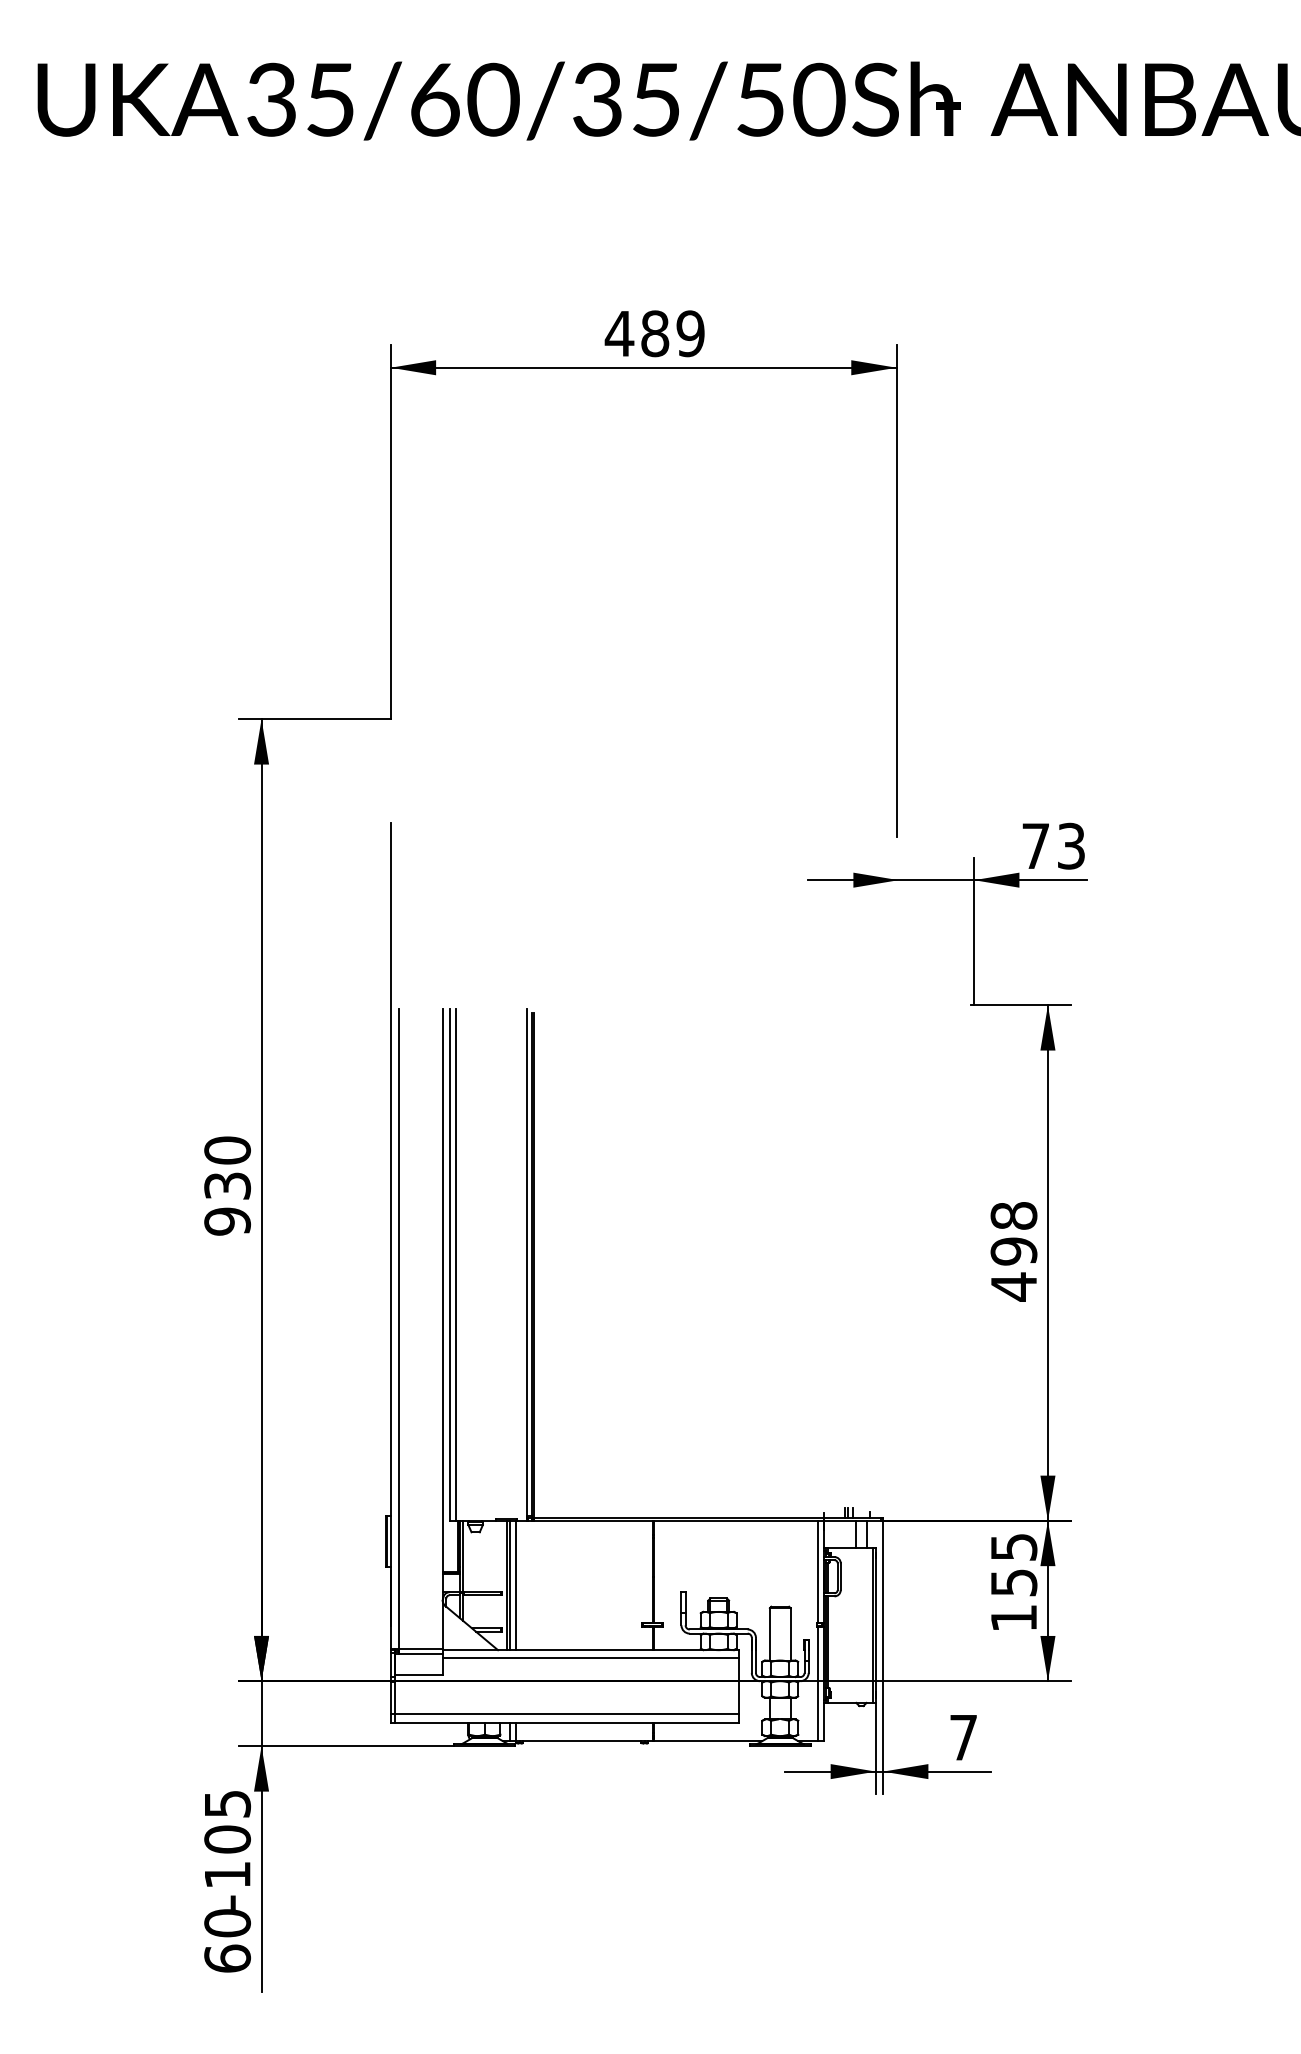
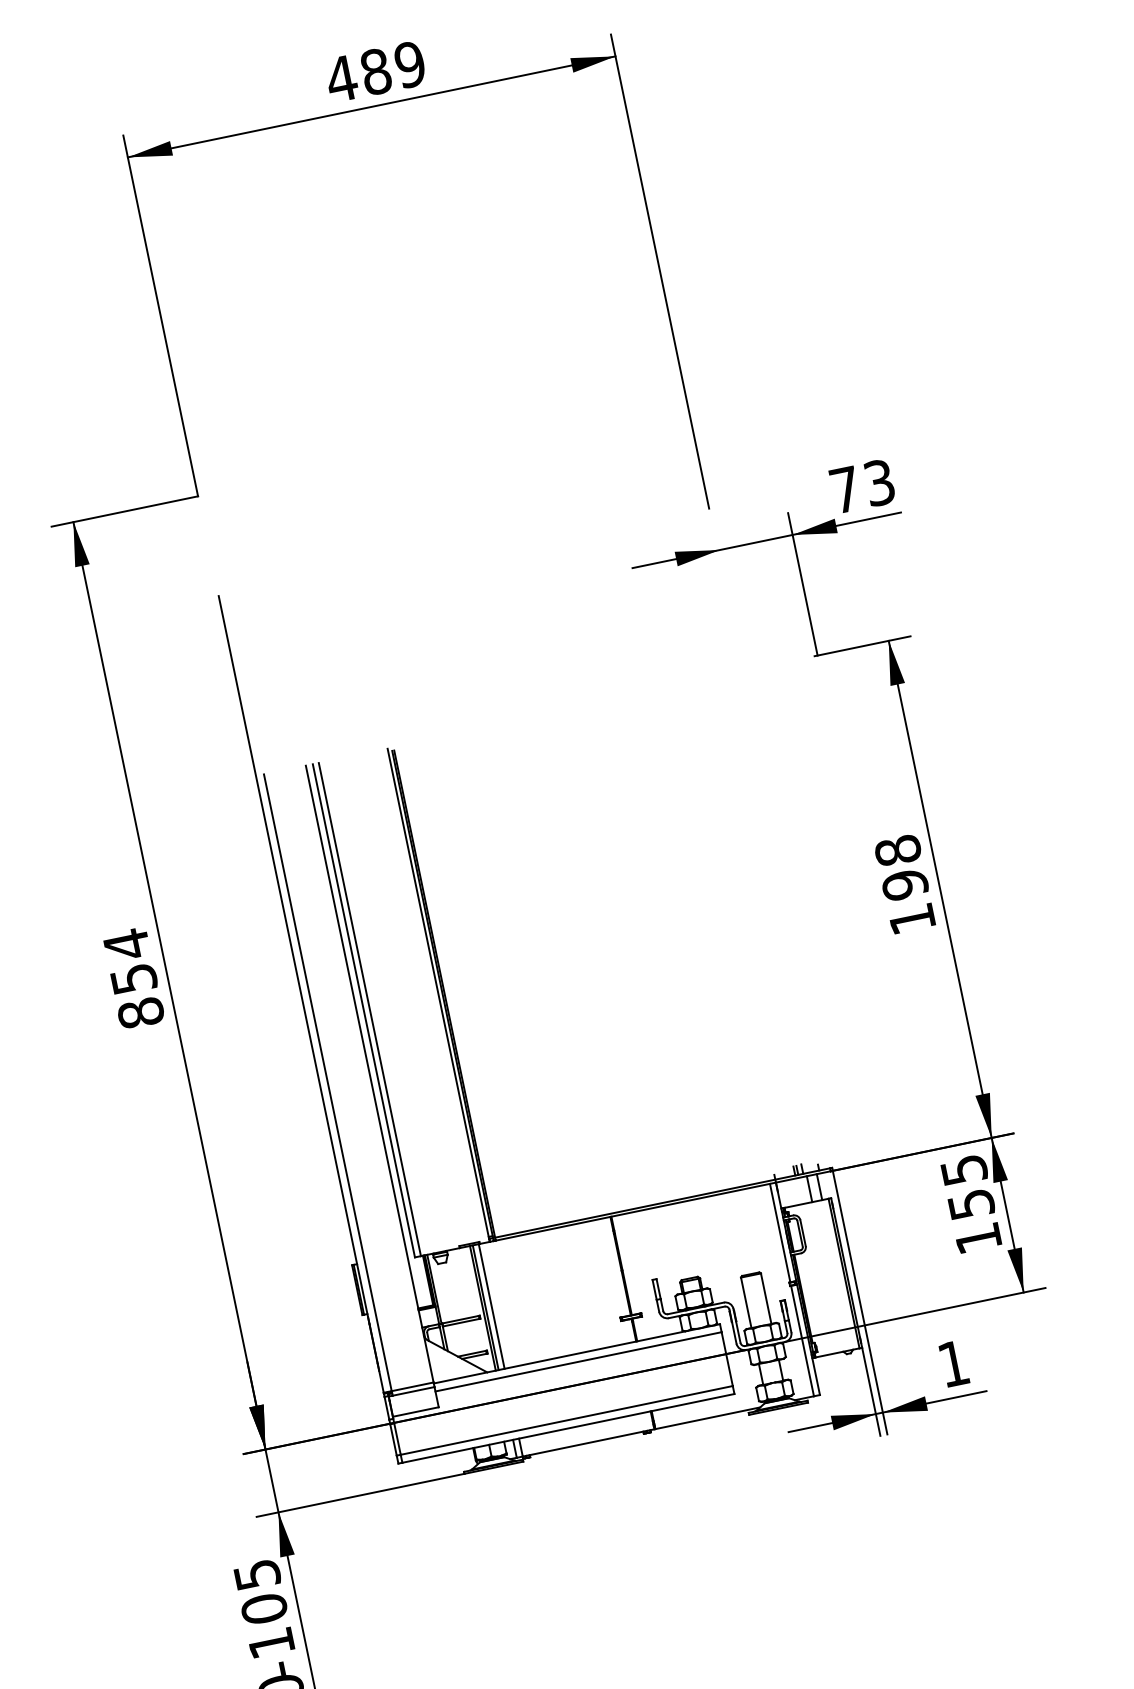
text: (227, 1185) -> (133, 978), 930 -> 854
text: (1013, 1286) -> (911, 918), 498 -> 198
text: (963, 1737) -> (953, 1363), 7 -> 1

